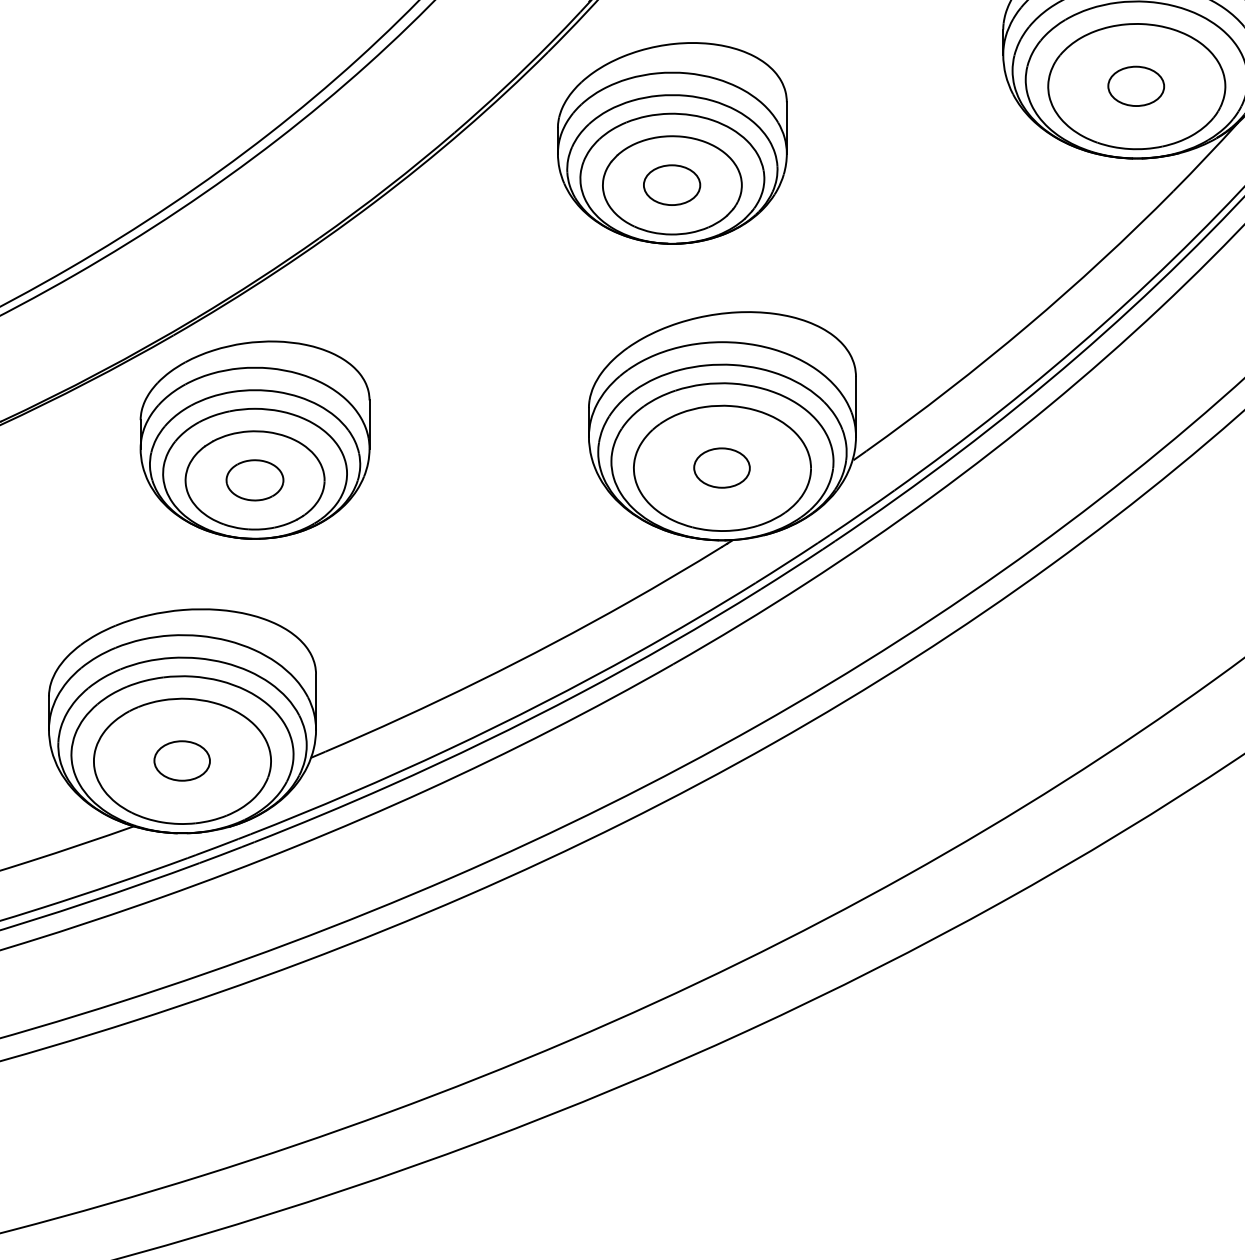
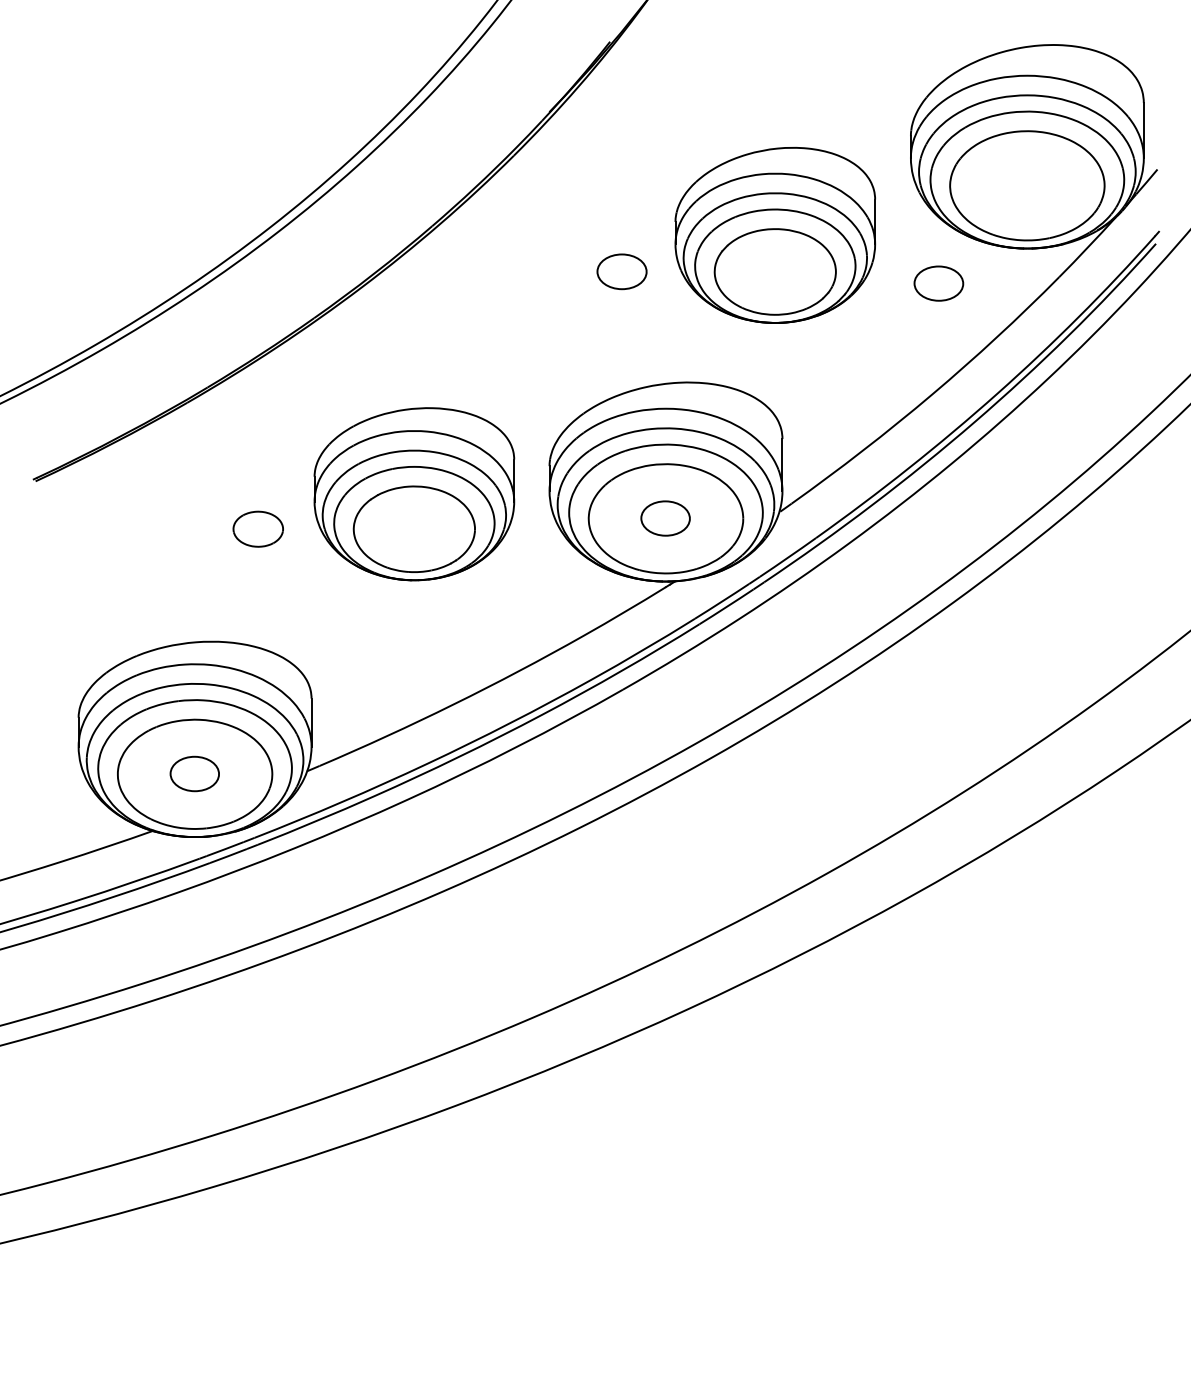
part: (1135, 86) -> (938, 283), moved
part: (671, 142) -> (774, 234), moved
part: (255, 440) -> (414, 494), moved

